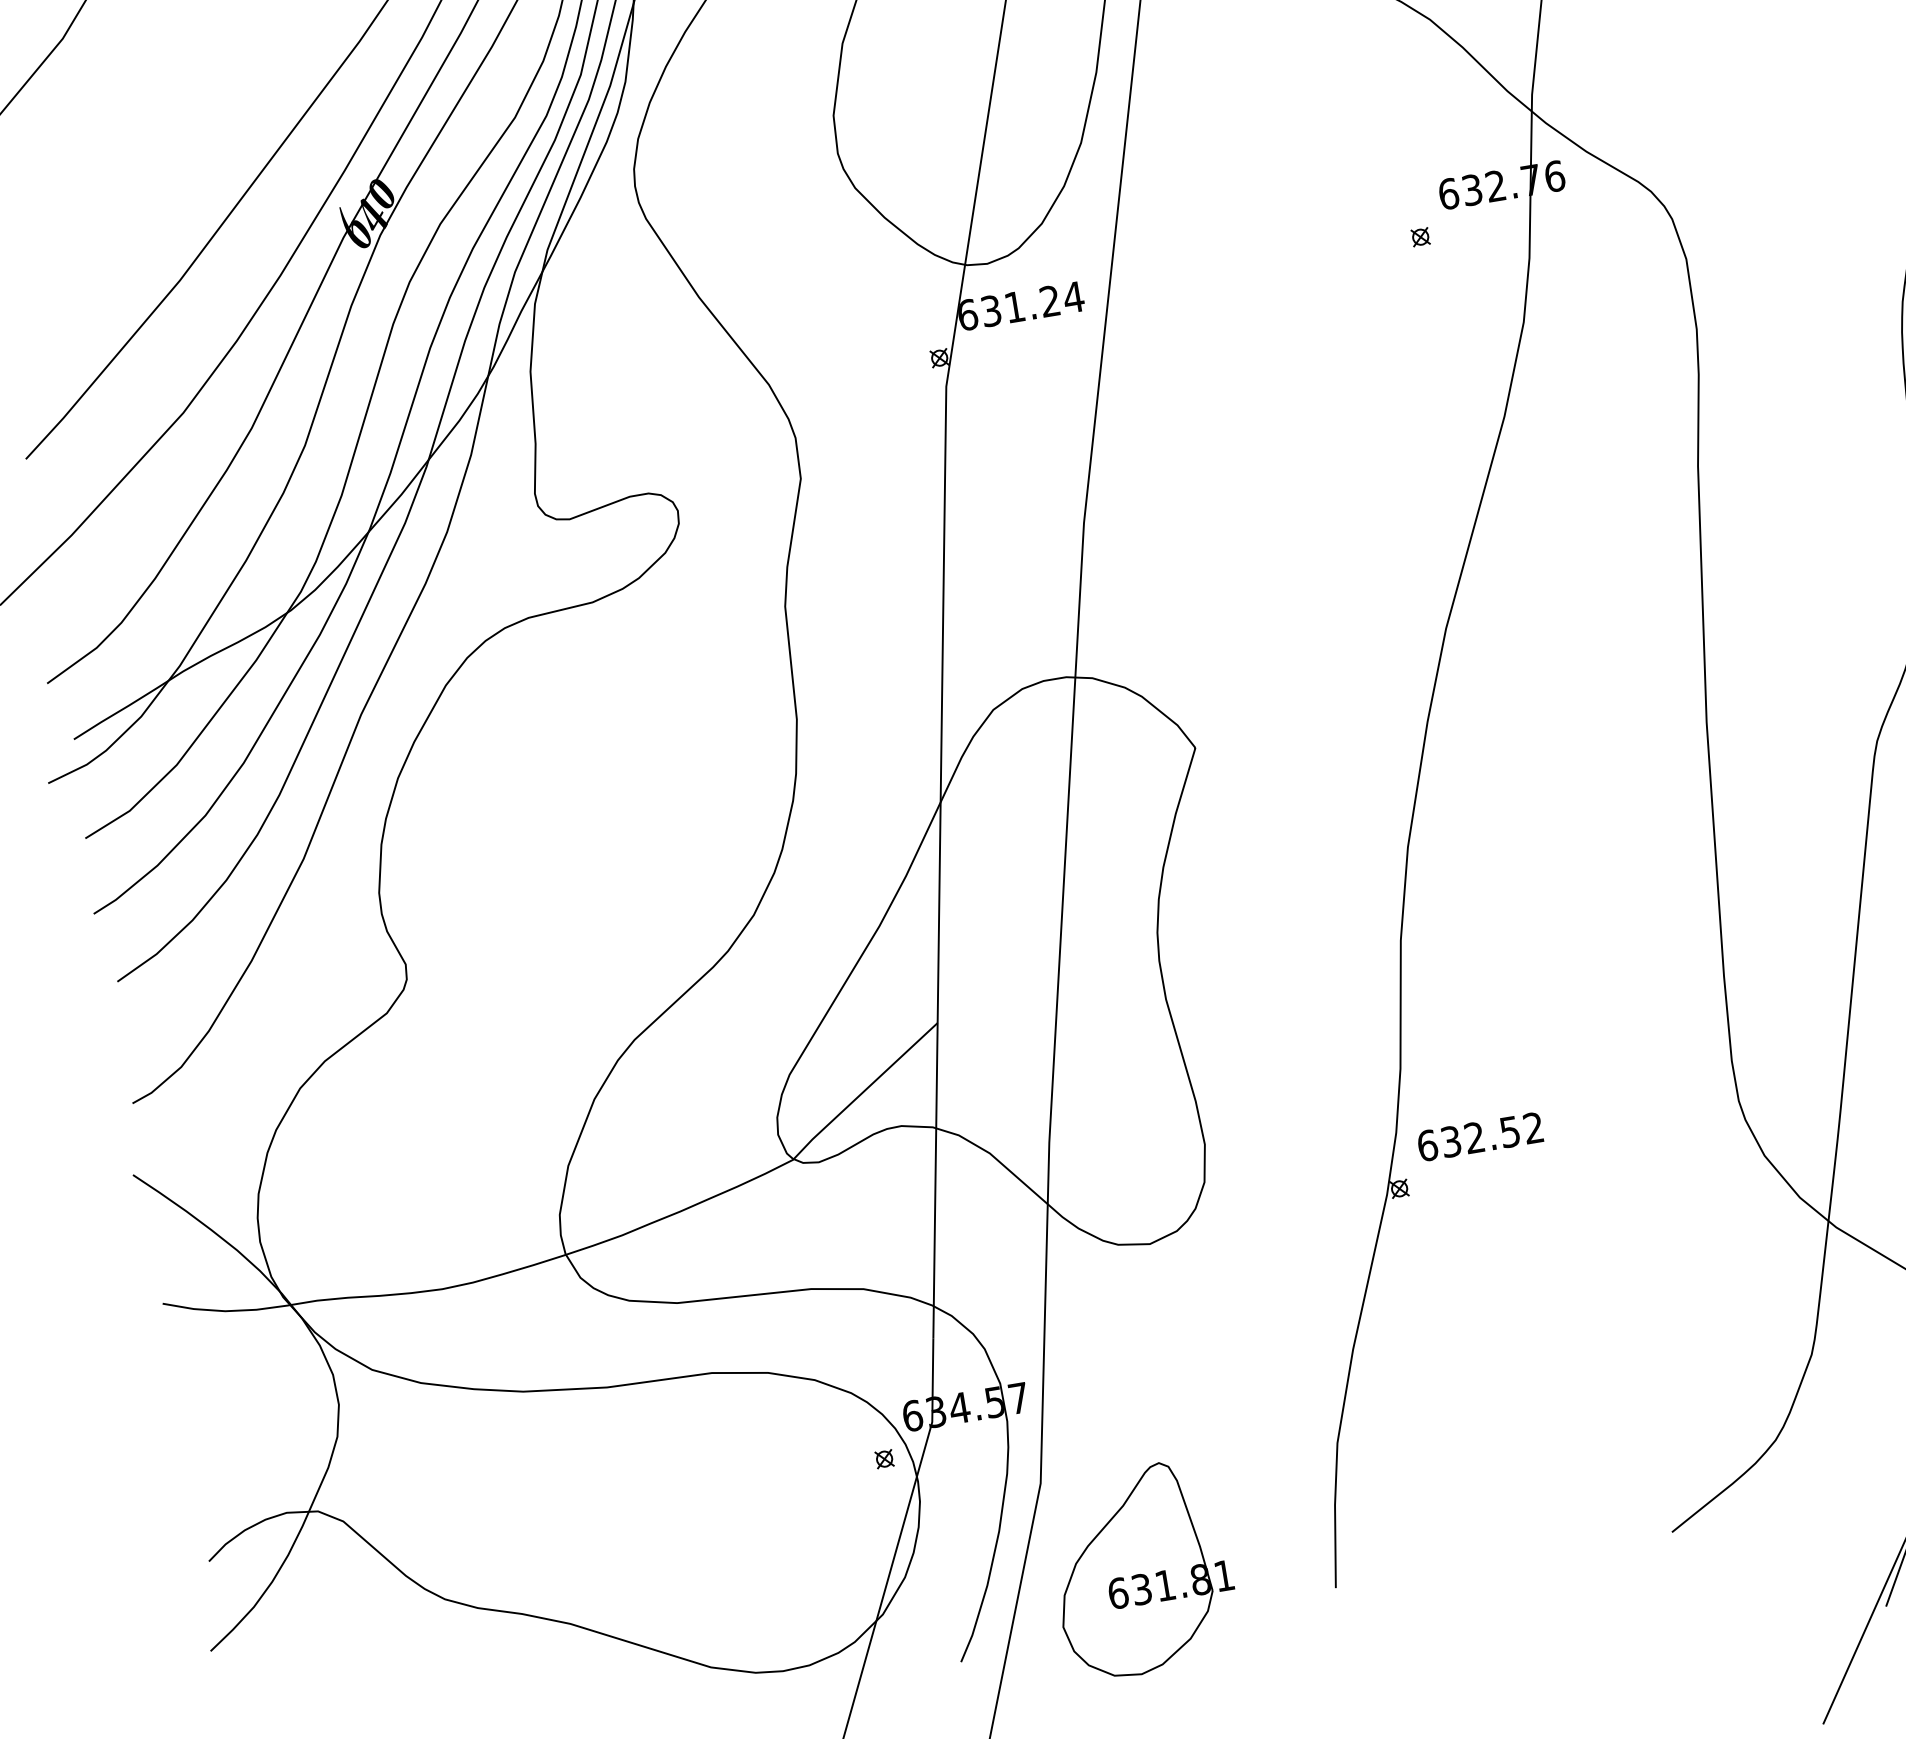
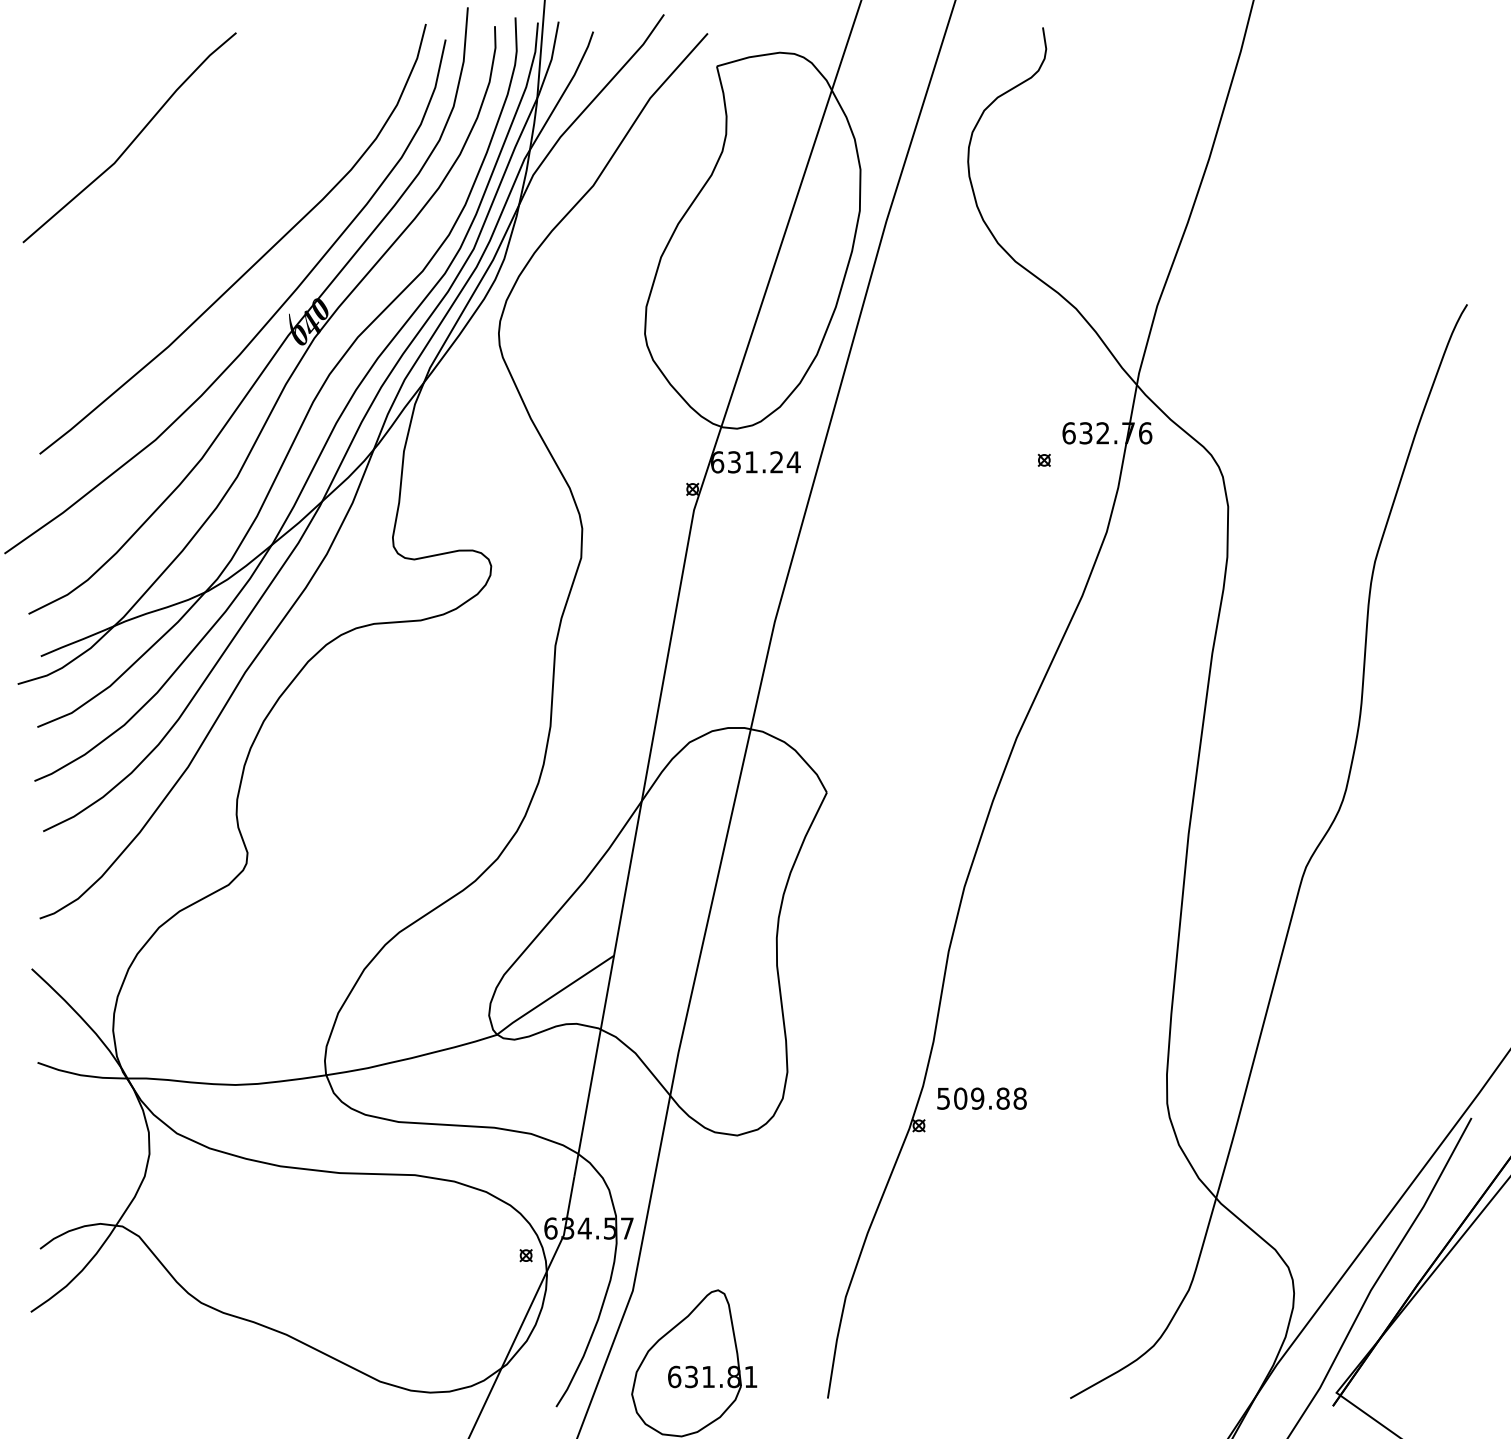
text: (1480, 1136) -> (981, 1098), 632.52 -> 509.88

